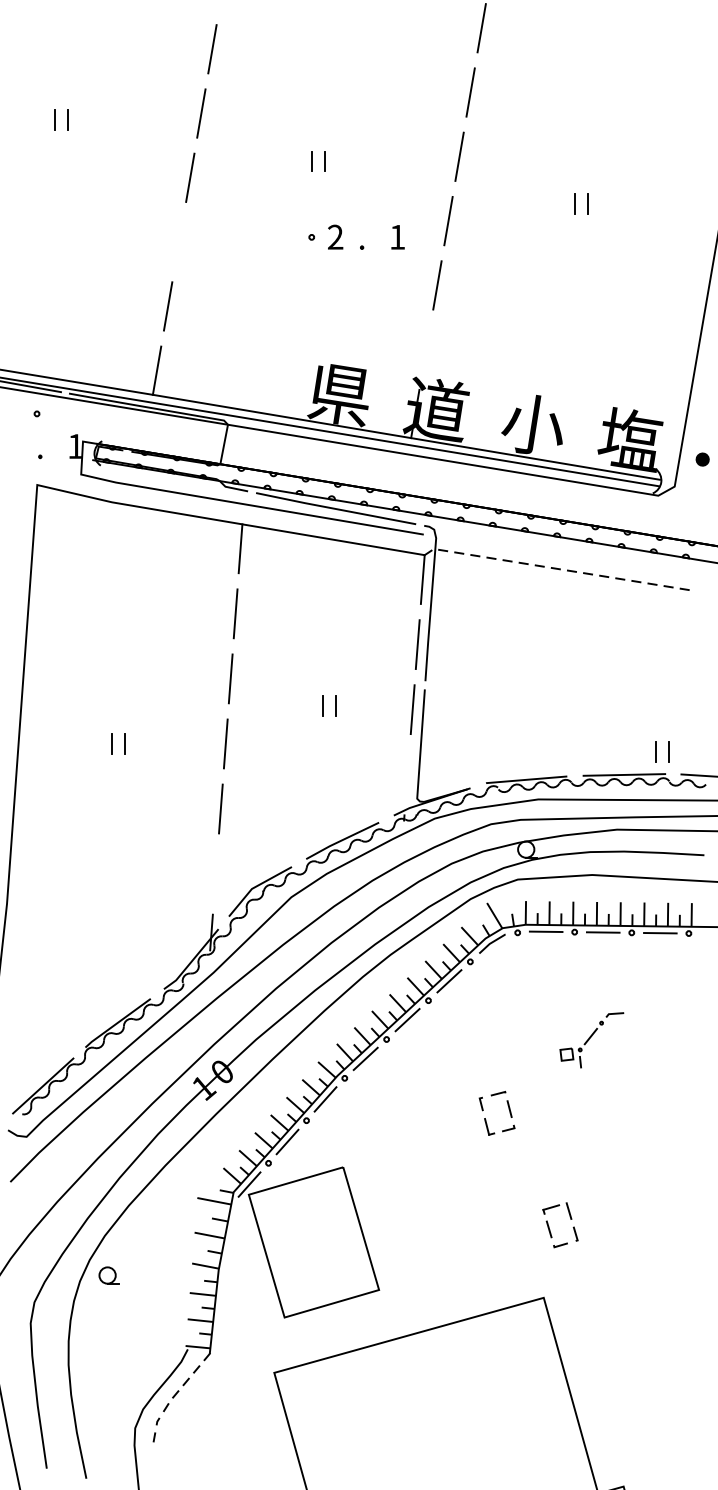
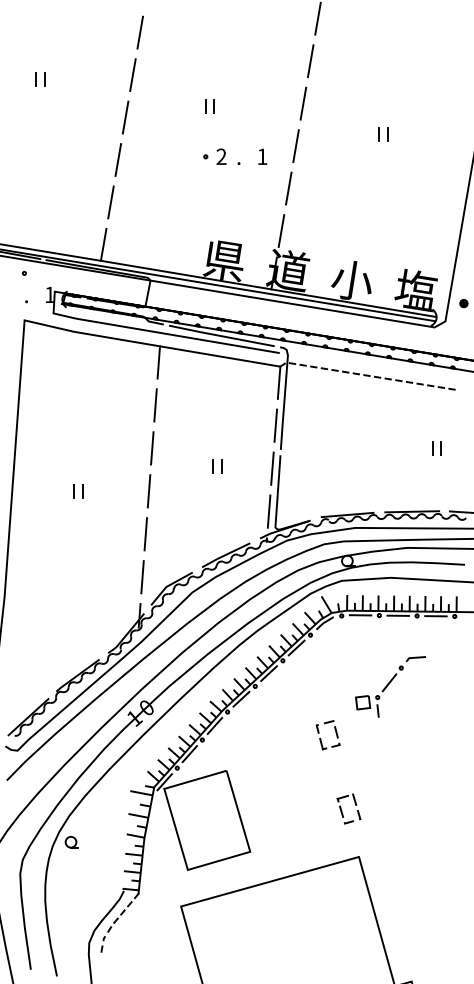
line: (177, 241) -> (117, 159), added
line: (426, 348) -> (281, 230), added
part: (661, 751) -> (436, 448), moved
line: (406, 774) -> (268, 511), added
line: (215, 874) -> (142, 577), added
part: (591, 1039) -> (390, 686), size x1.67
part: (550, 1227) -> (342, 810), moved

